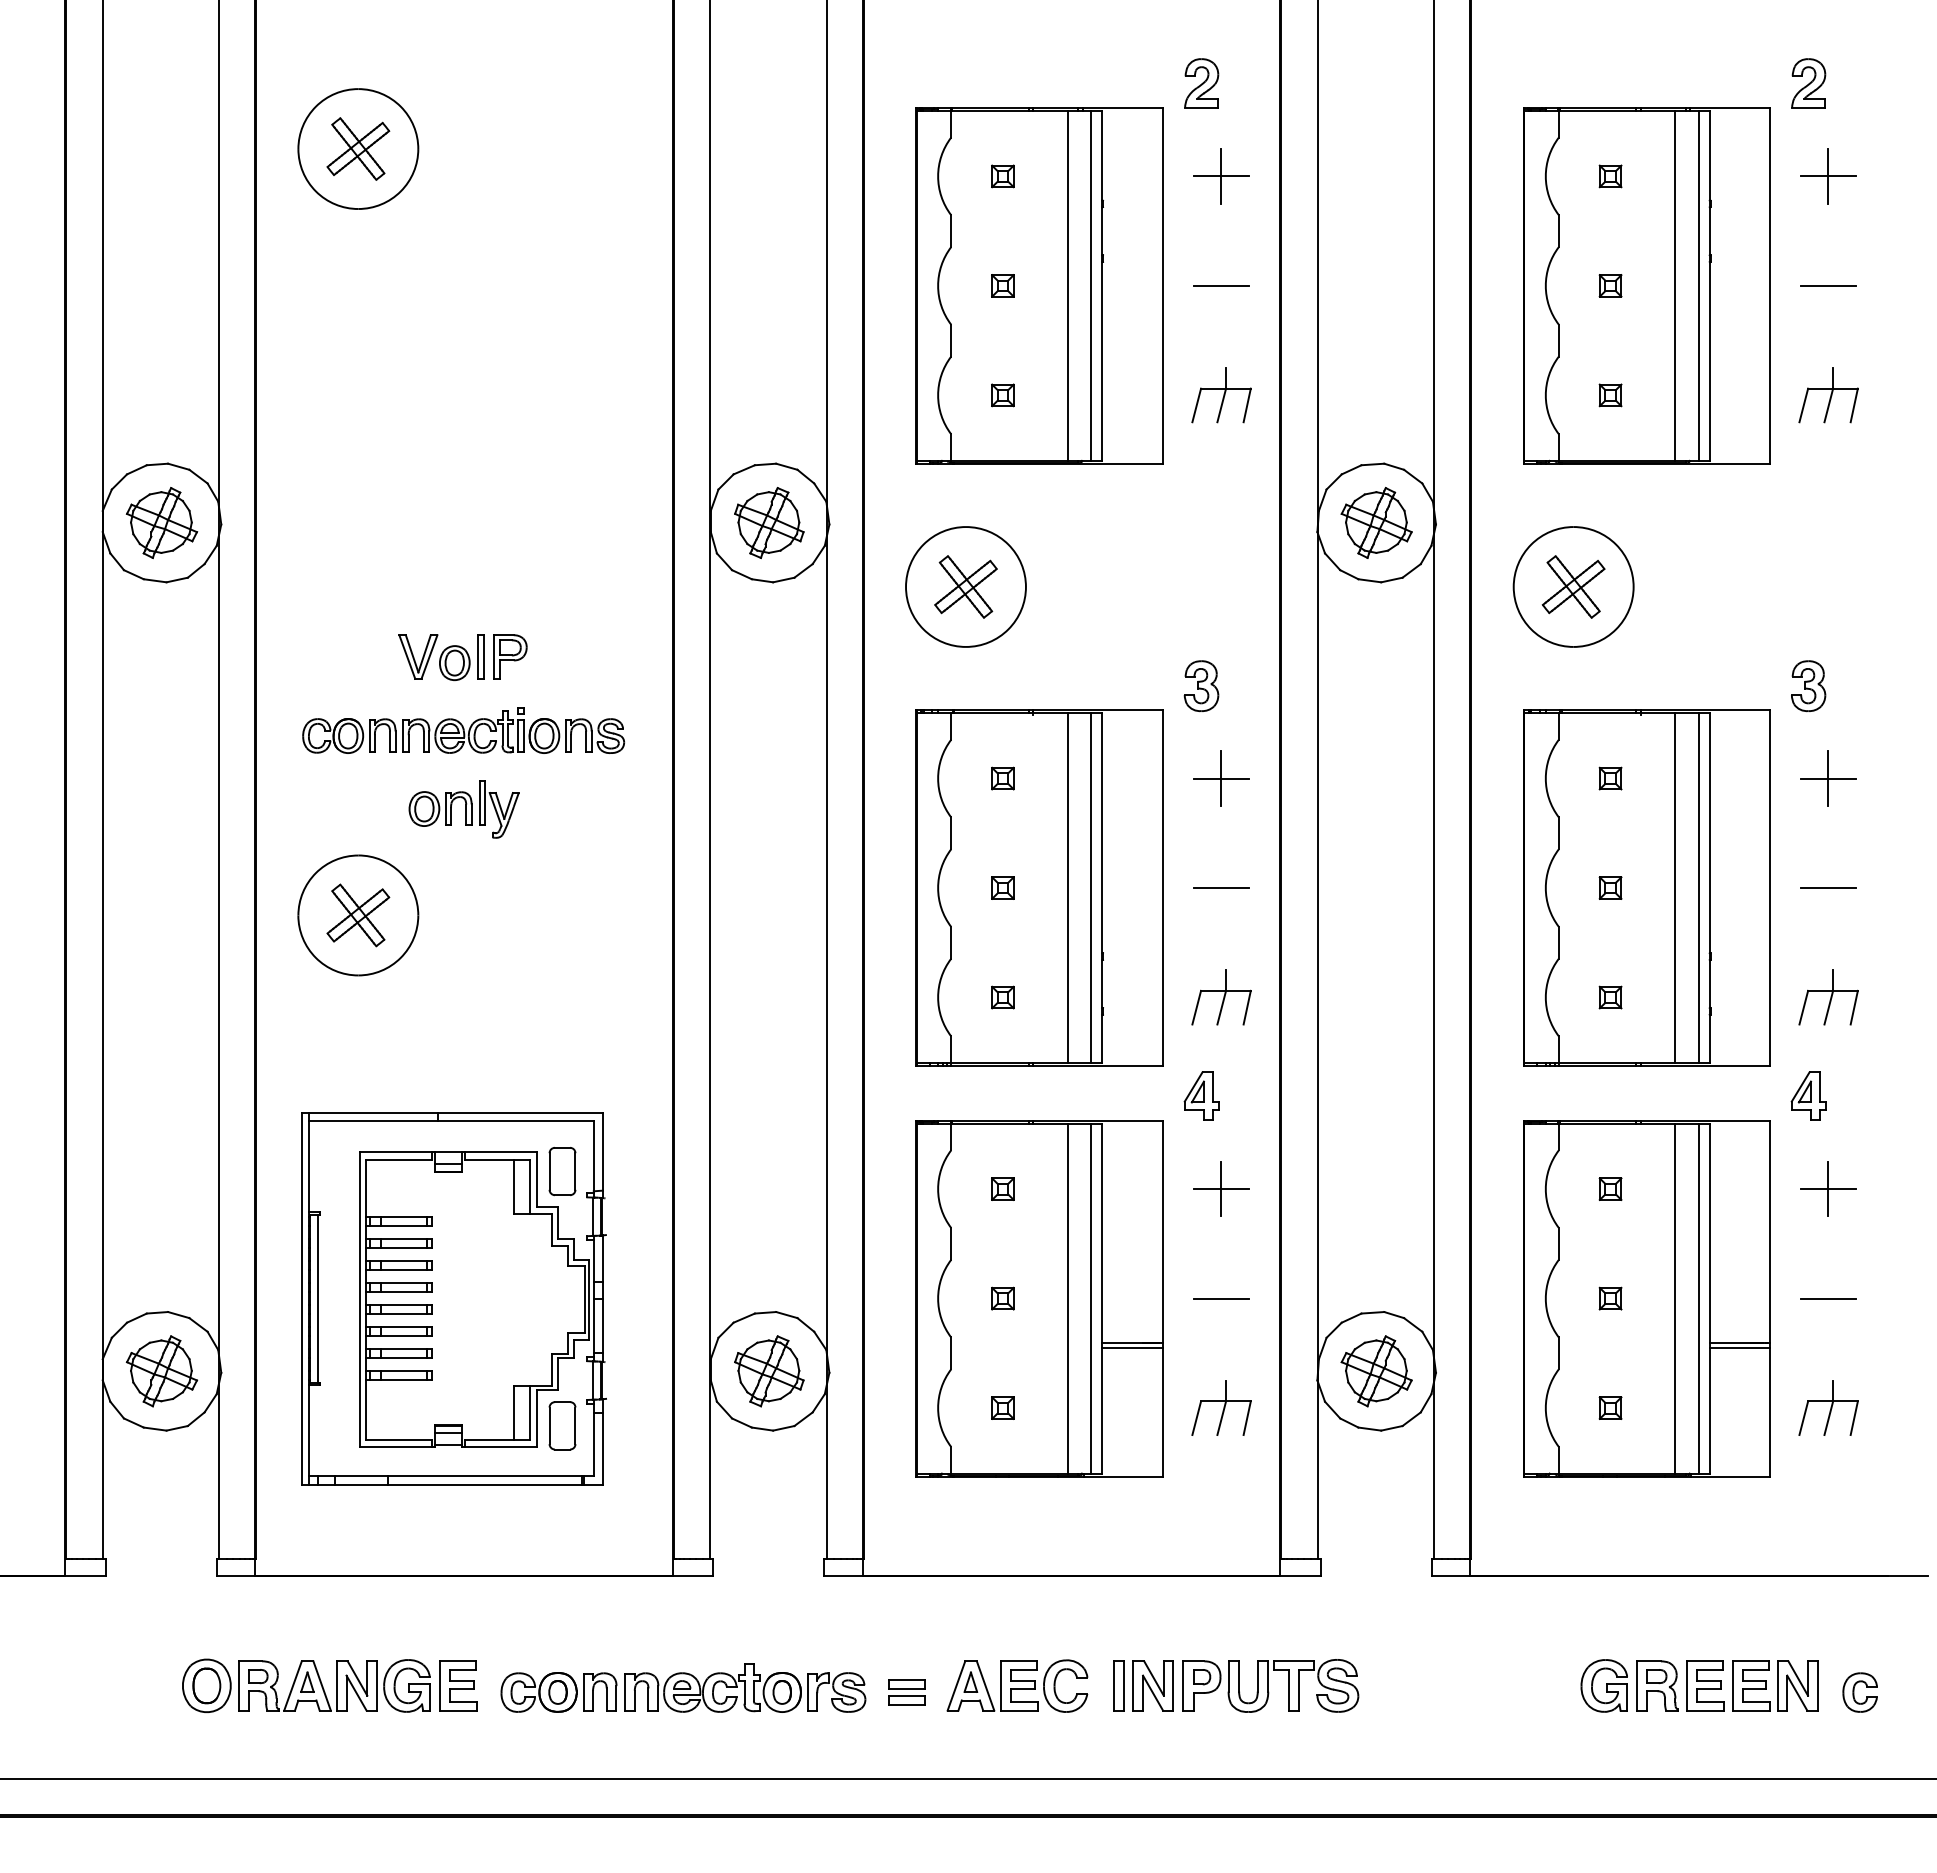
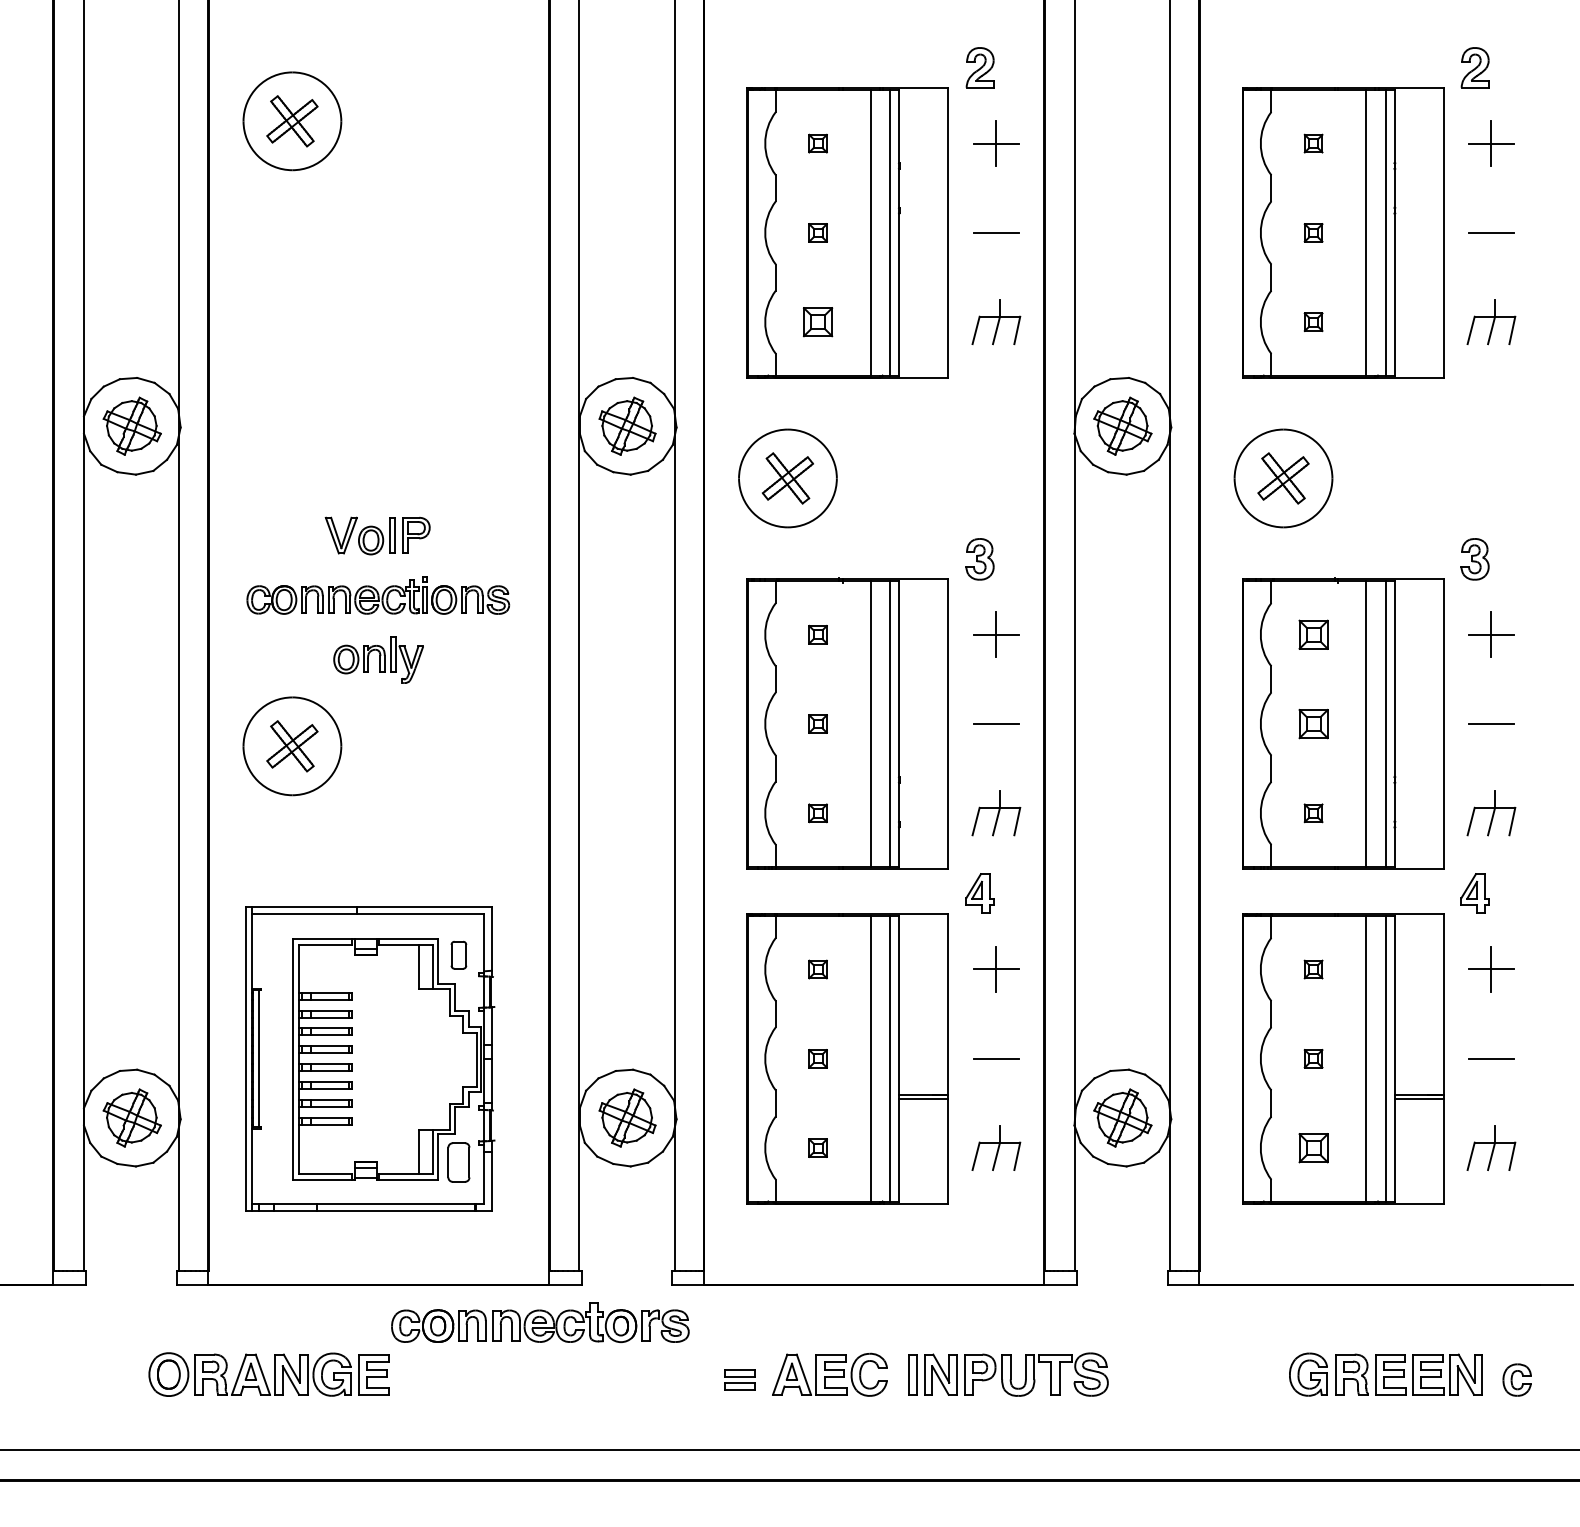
part: (1002, 395) -> (817, 322), size x1.6
part: (1610, 778) -> (1313, 634), size x1.6
part: (1610, 887) -> (1313, 723), size x1.6
part: (562, 1171) -> (458, 955), size x0.7
part: (1610, 1407) -> (1313, 1147), size x1.6
part: (683, 1687) -> (540, 1322), moved

